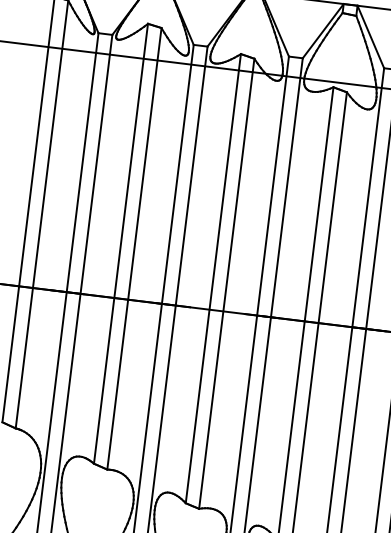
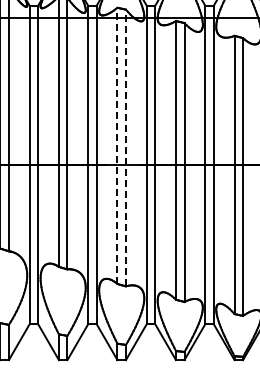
line: (213, 278) -> (117, 145), solid -> dashed
line: (226, 282) -> (125, 147), solid -> dashed

